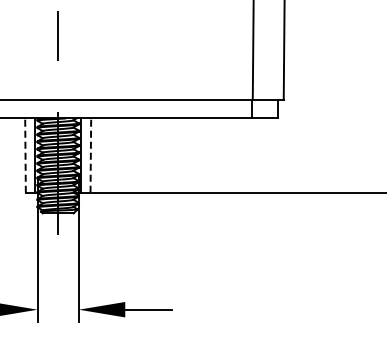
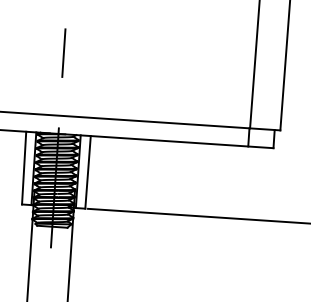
line: (25, 155) -> (24, 168), dashed -> solid
line: (90, 155) -> (87, 172), dashed -> solid

